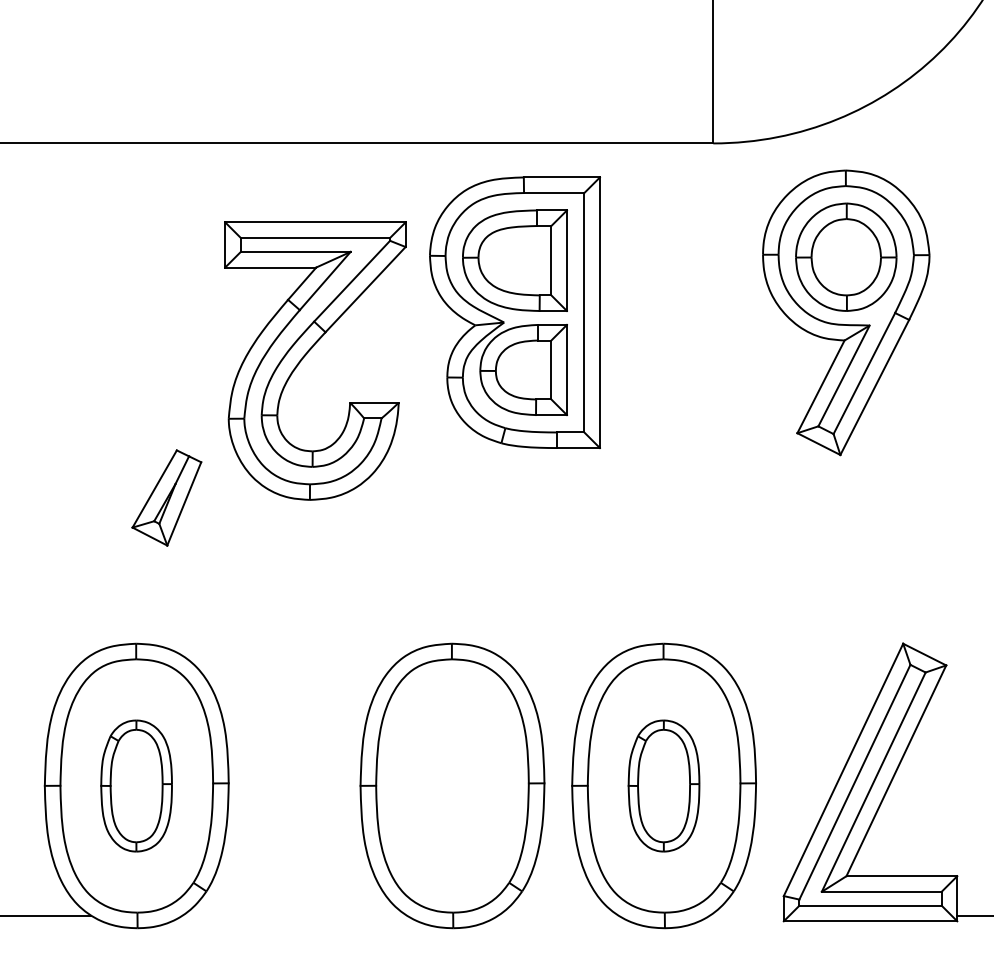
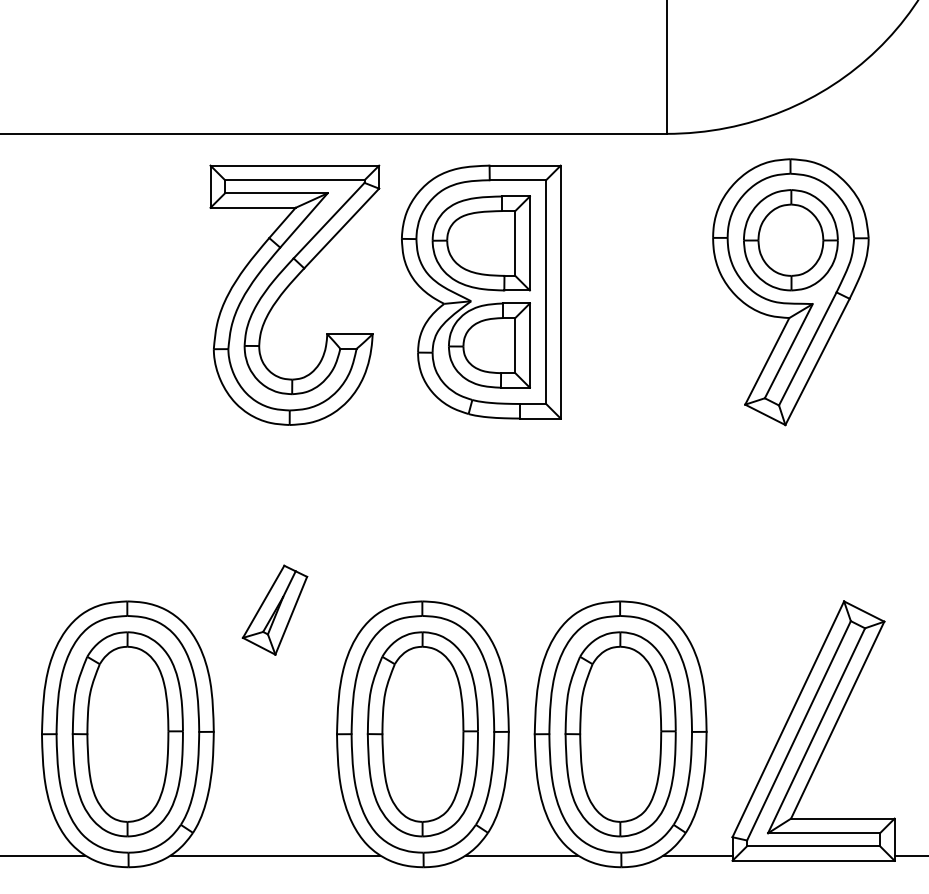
part: (308, 352) -> (288, 287), moved
part: (166, 497) -> (274, 609), moved
part: (136, 786) -> (127, 734), size x1.67
part: (452, 786) -> (422, 734), added
part: (663, 786) -> (620, 734), size x1.67
line: (294, 915) -> (275, 855), added
line: (557, 915) -> (521, 855), added
line: (746, 915) -> (697, 855), added

